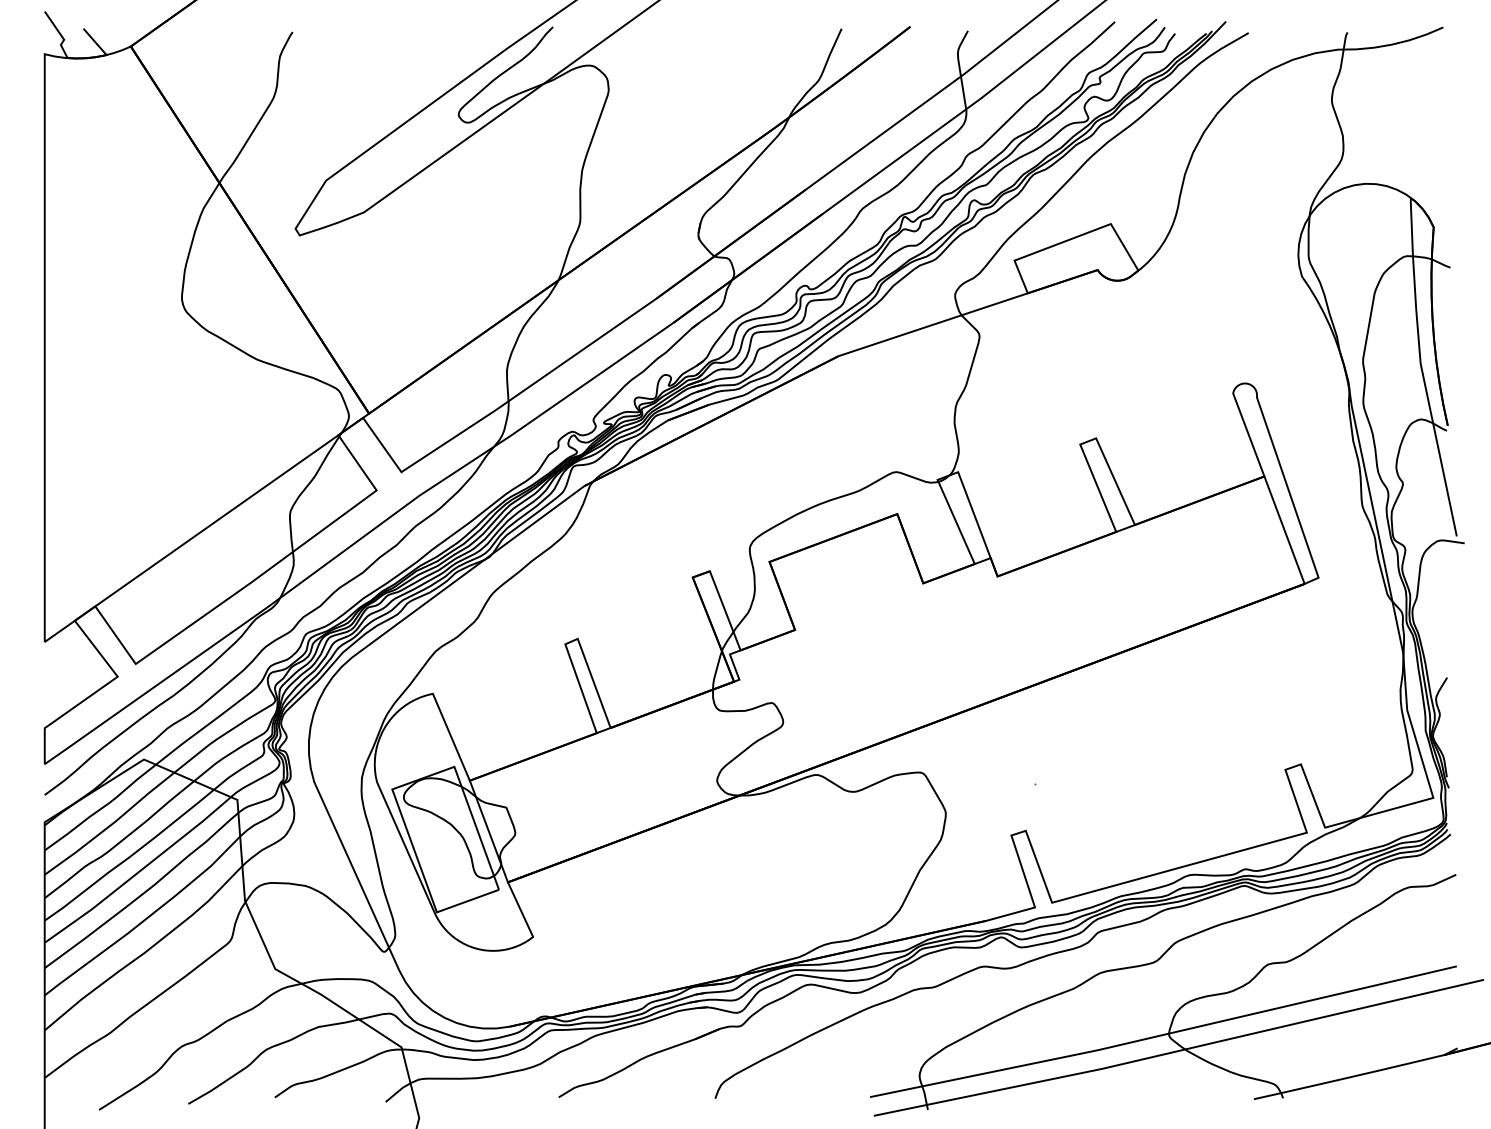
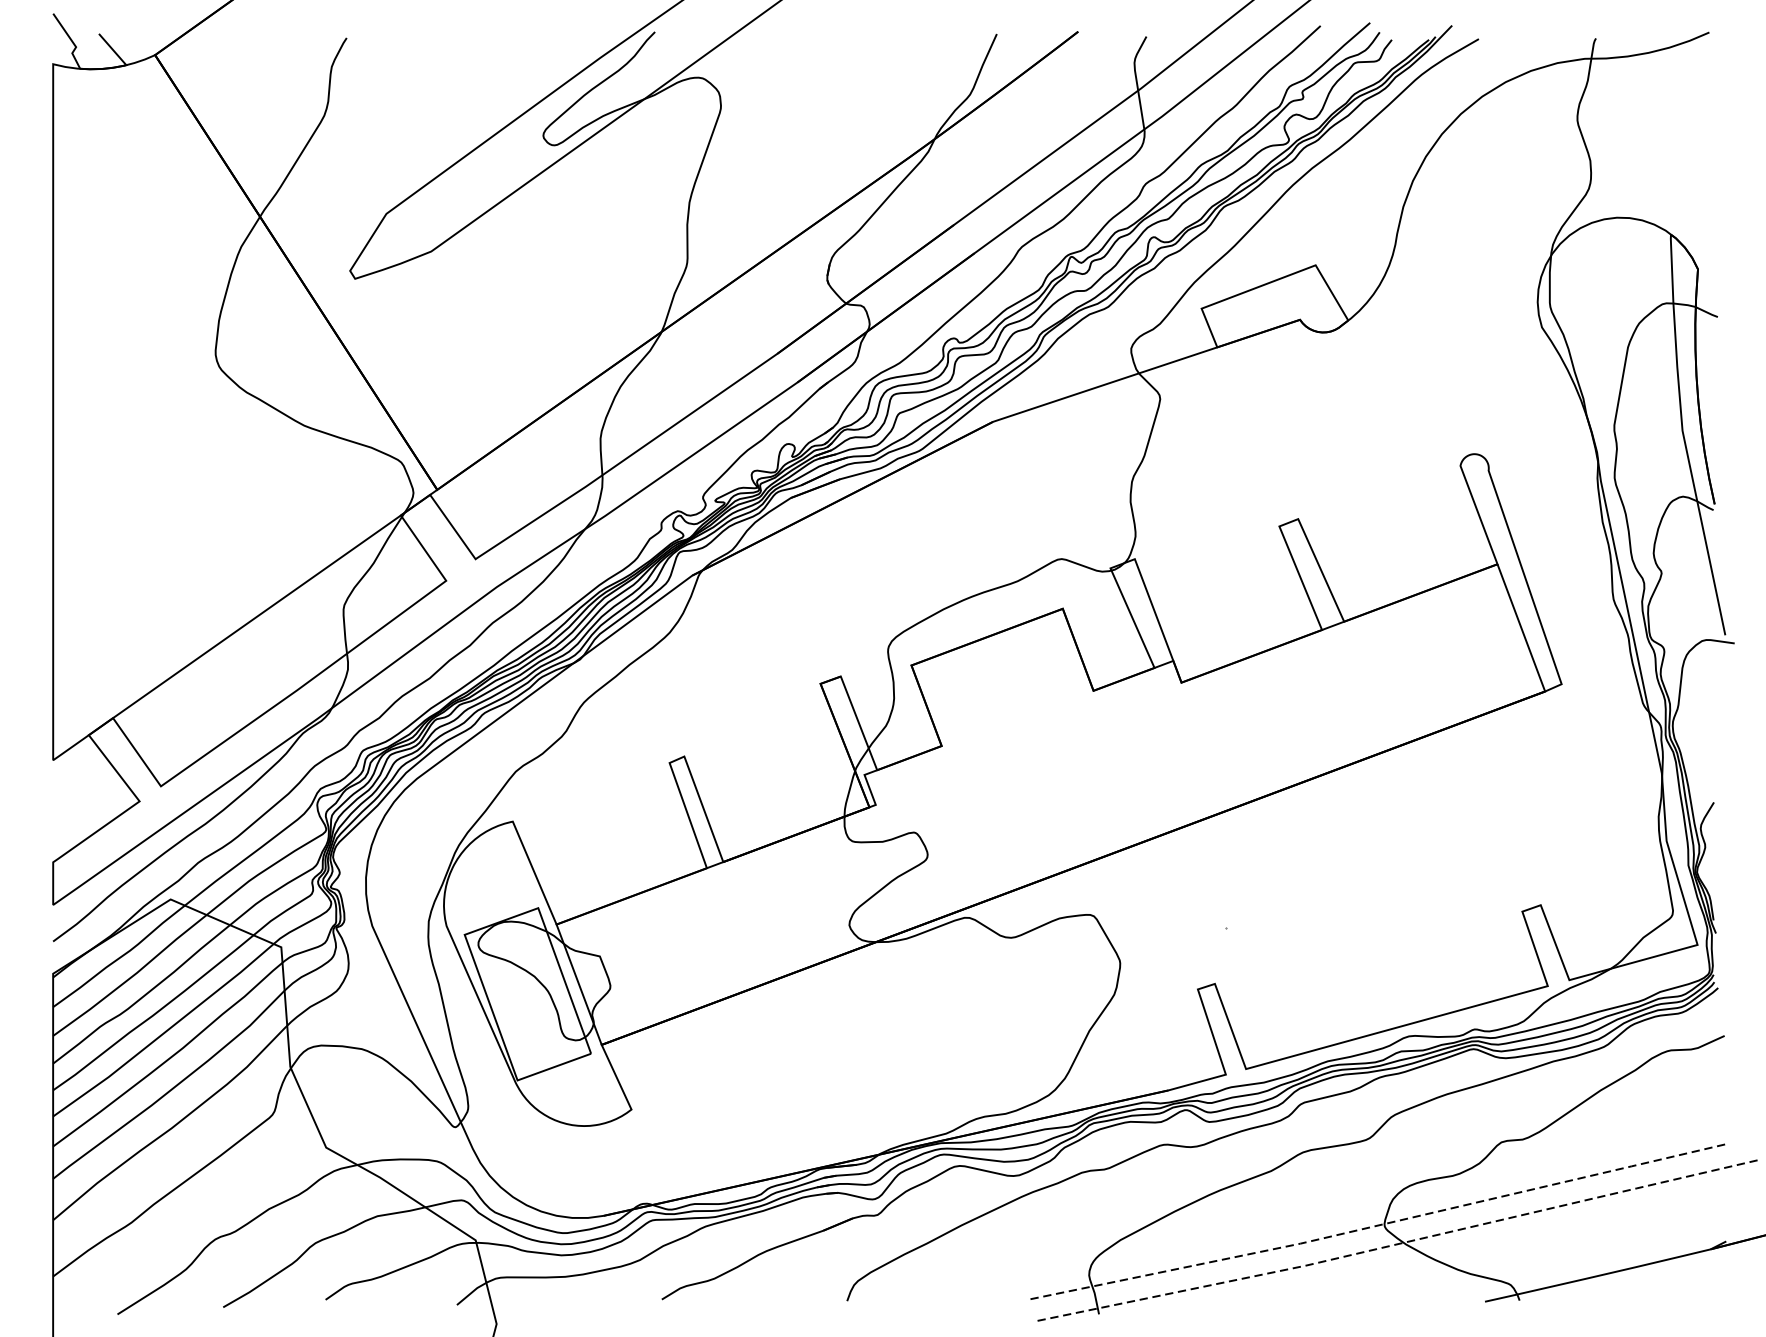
line: (1164, 1034) -> (1379, 1225), solid -> dashed
line: (1179, 1050) -> (1396, 1244), solid -> dashed

